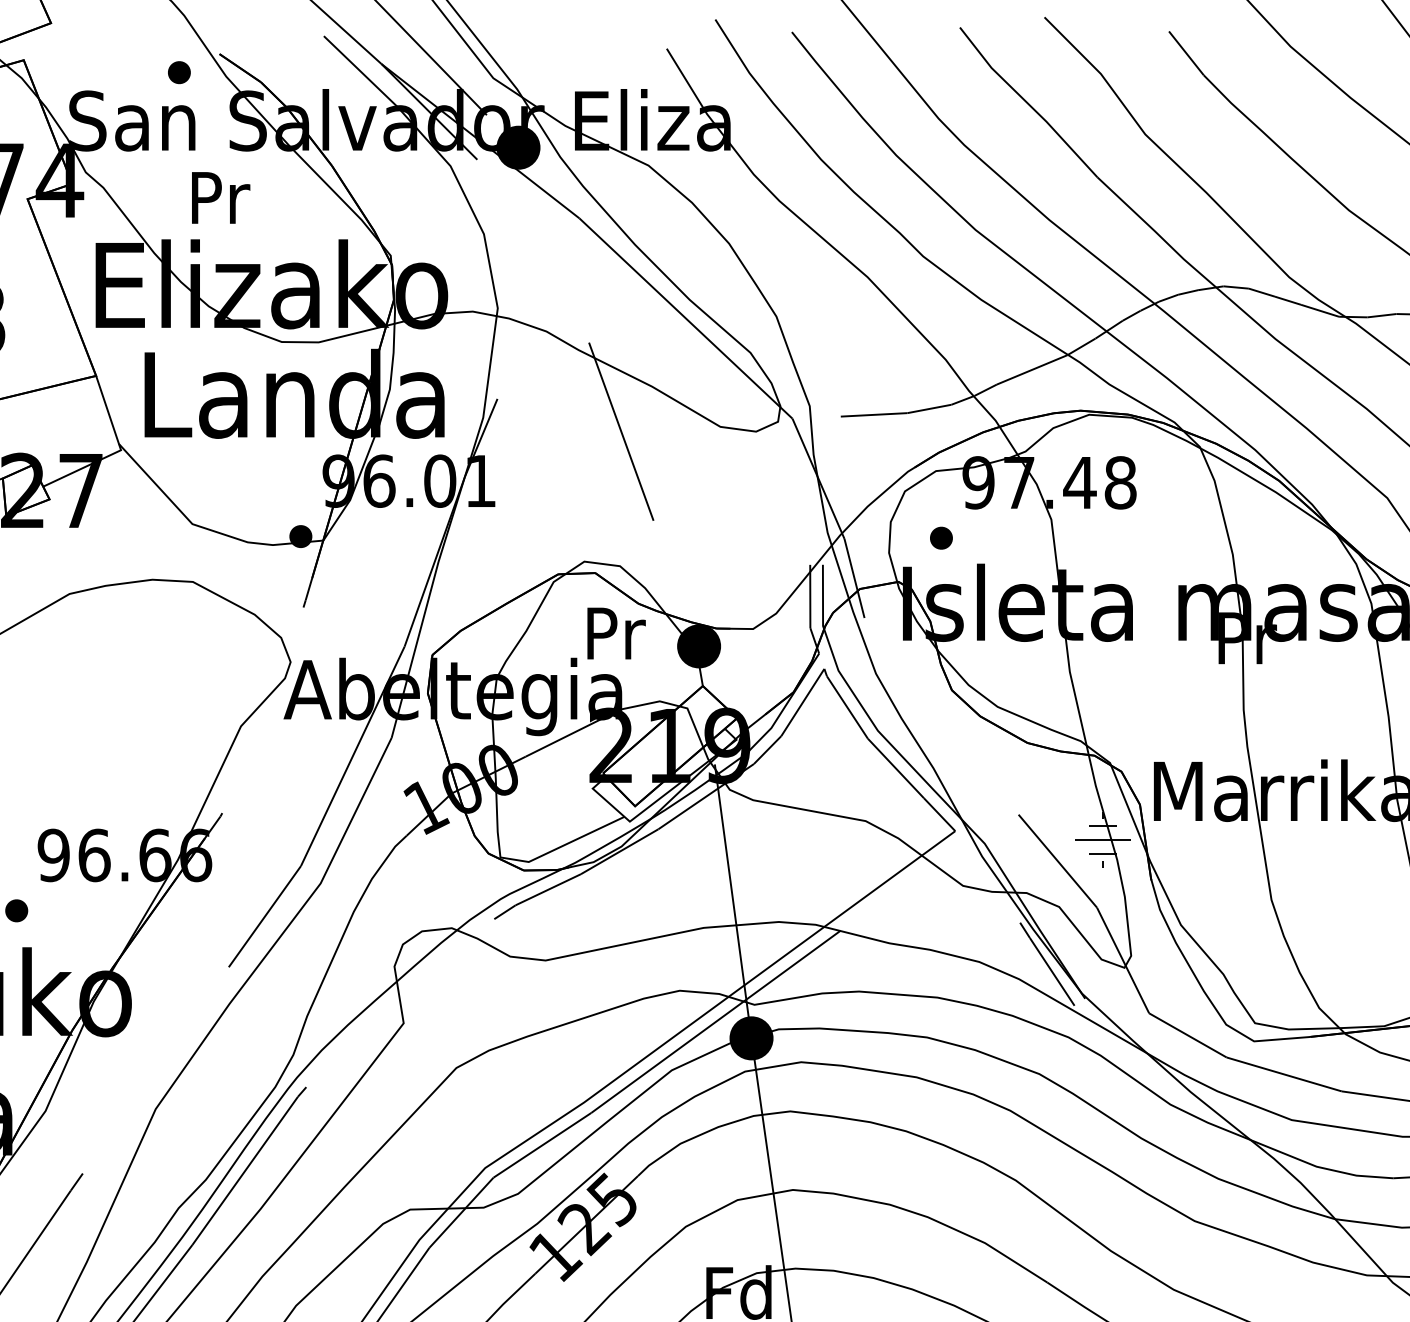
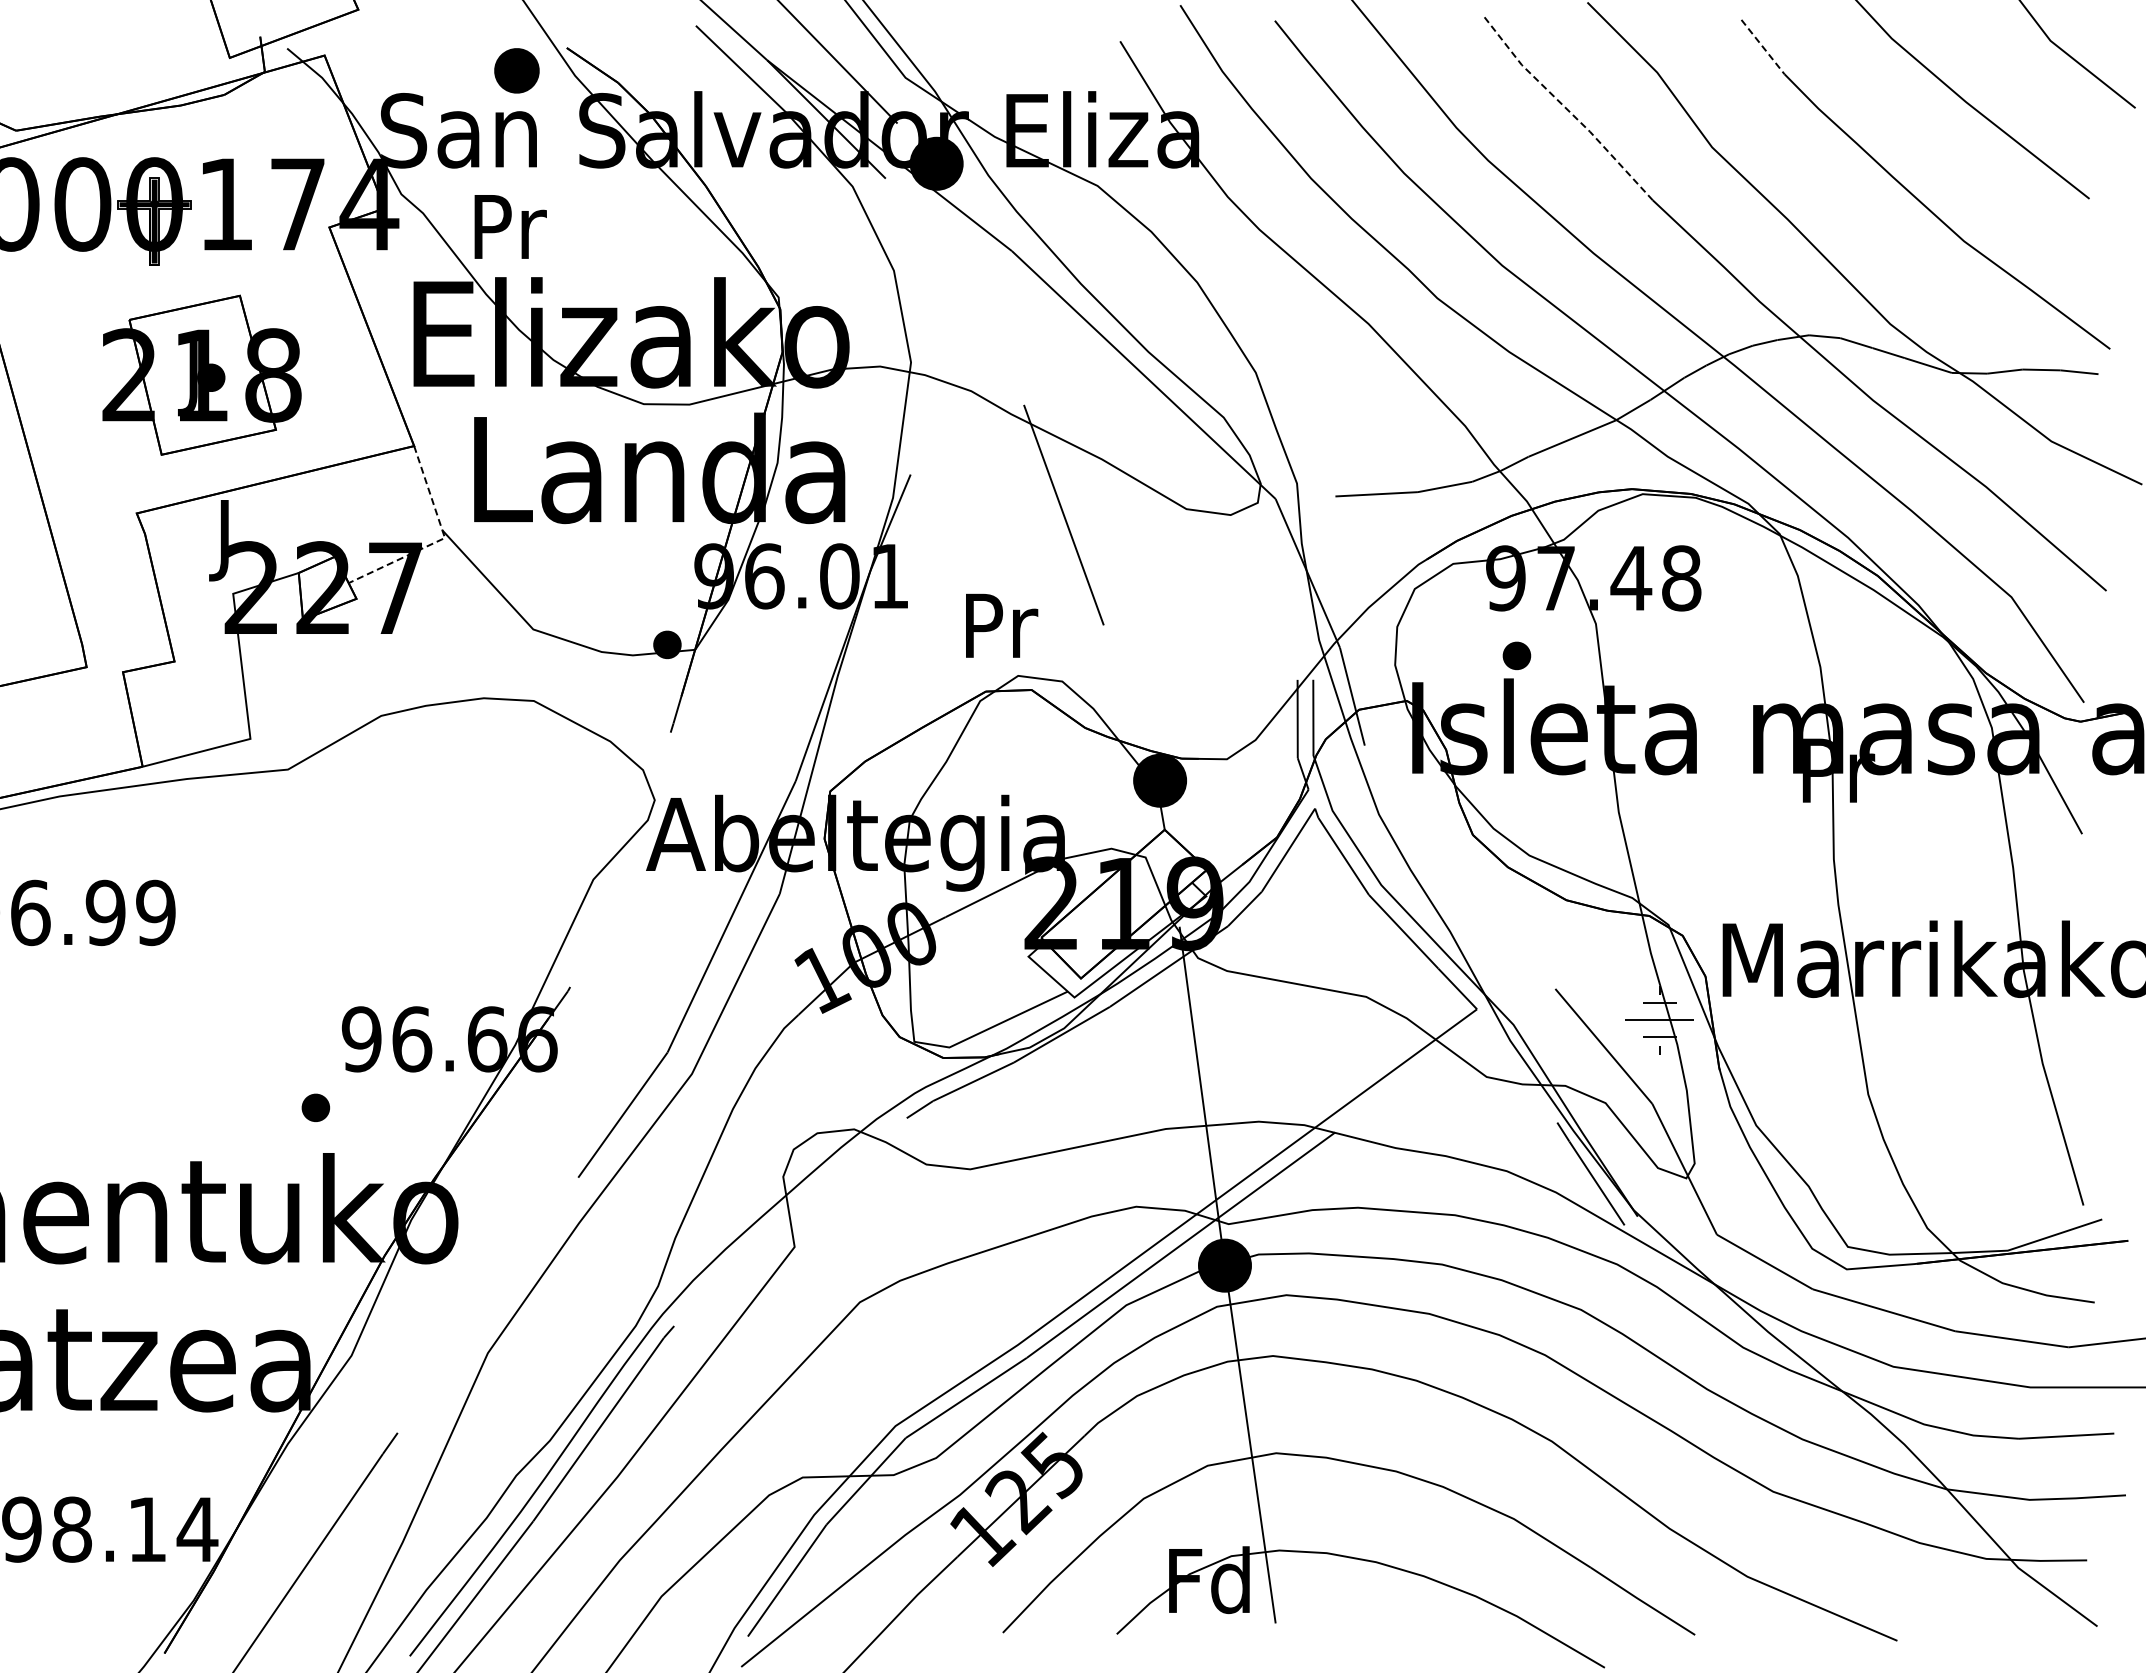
line: (1186, 53) -> (1763, 47), solid -> dashed
part: (179, 72) -> (517, 70), size x1.6
line: (1027, 103) -> (1566, 108), solid -> dashed
text: (220, 197) -> (510, 226), moved
line: (117, 452) -> (440, 540), solid -> dashed
part: (941, 537) -> (1516, 655), moved
text: (616, 633) -> (1002, 625), moved

